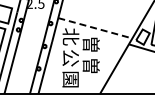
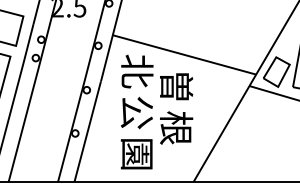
line: (95, 28) -> (184, 55), dashed -> solid
text: (90, 65) -> (175, 126), 曽 -> 根

